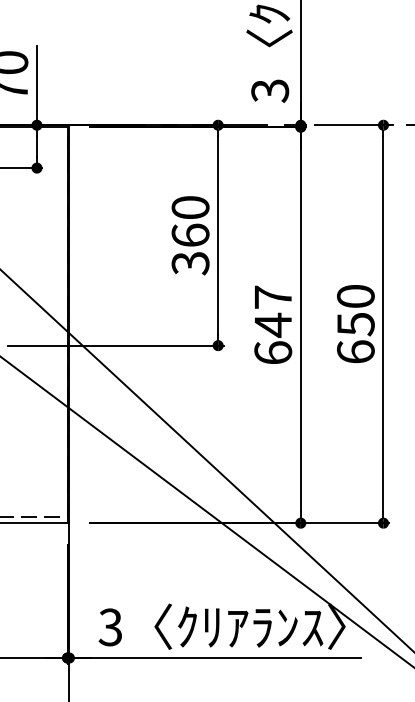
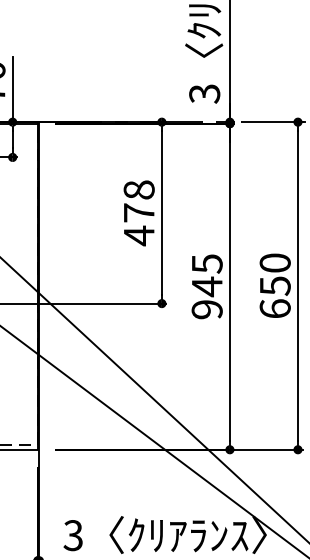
text: (190, 236) -> (139, 213), 360 -> 478
text: (273, 324) -> (207, 286), 647 -> 945

